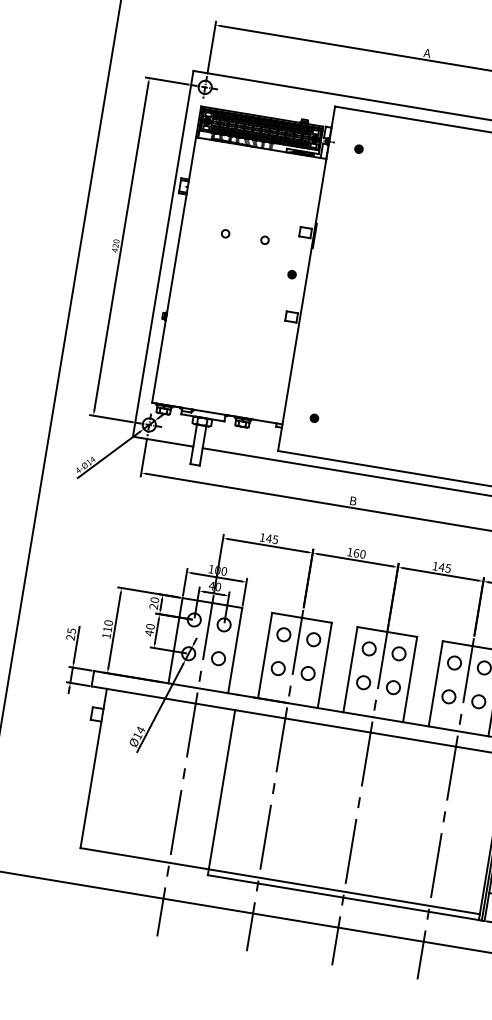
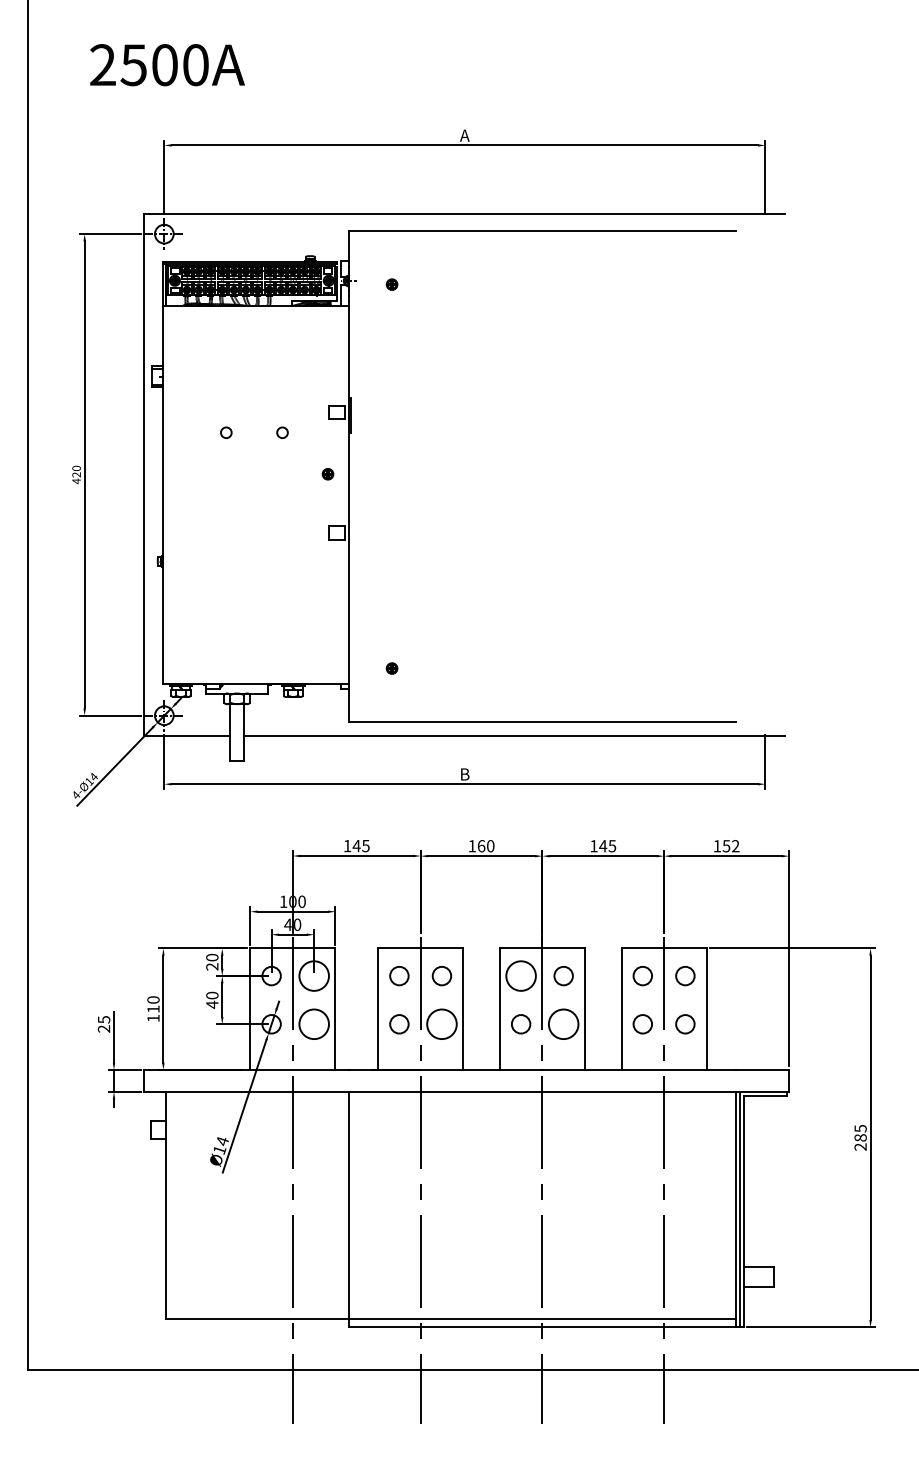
circle: (223, 624) -> (313, 975), size x1.6
circle: (368, 648) -> (520, 975), size x1.6
circle: (218, 658) -> (313, 1024), size x1.6
circle: (307, 673) -> (441, 1024), size x1.6
circle: (393, 687) -> (563, 1024), size x1.6

